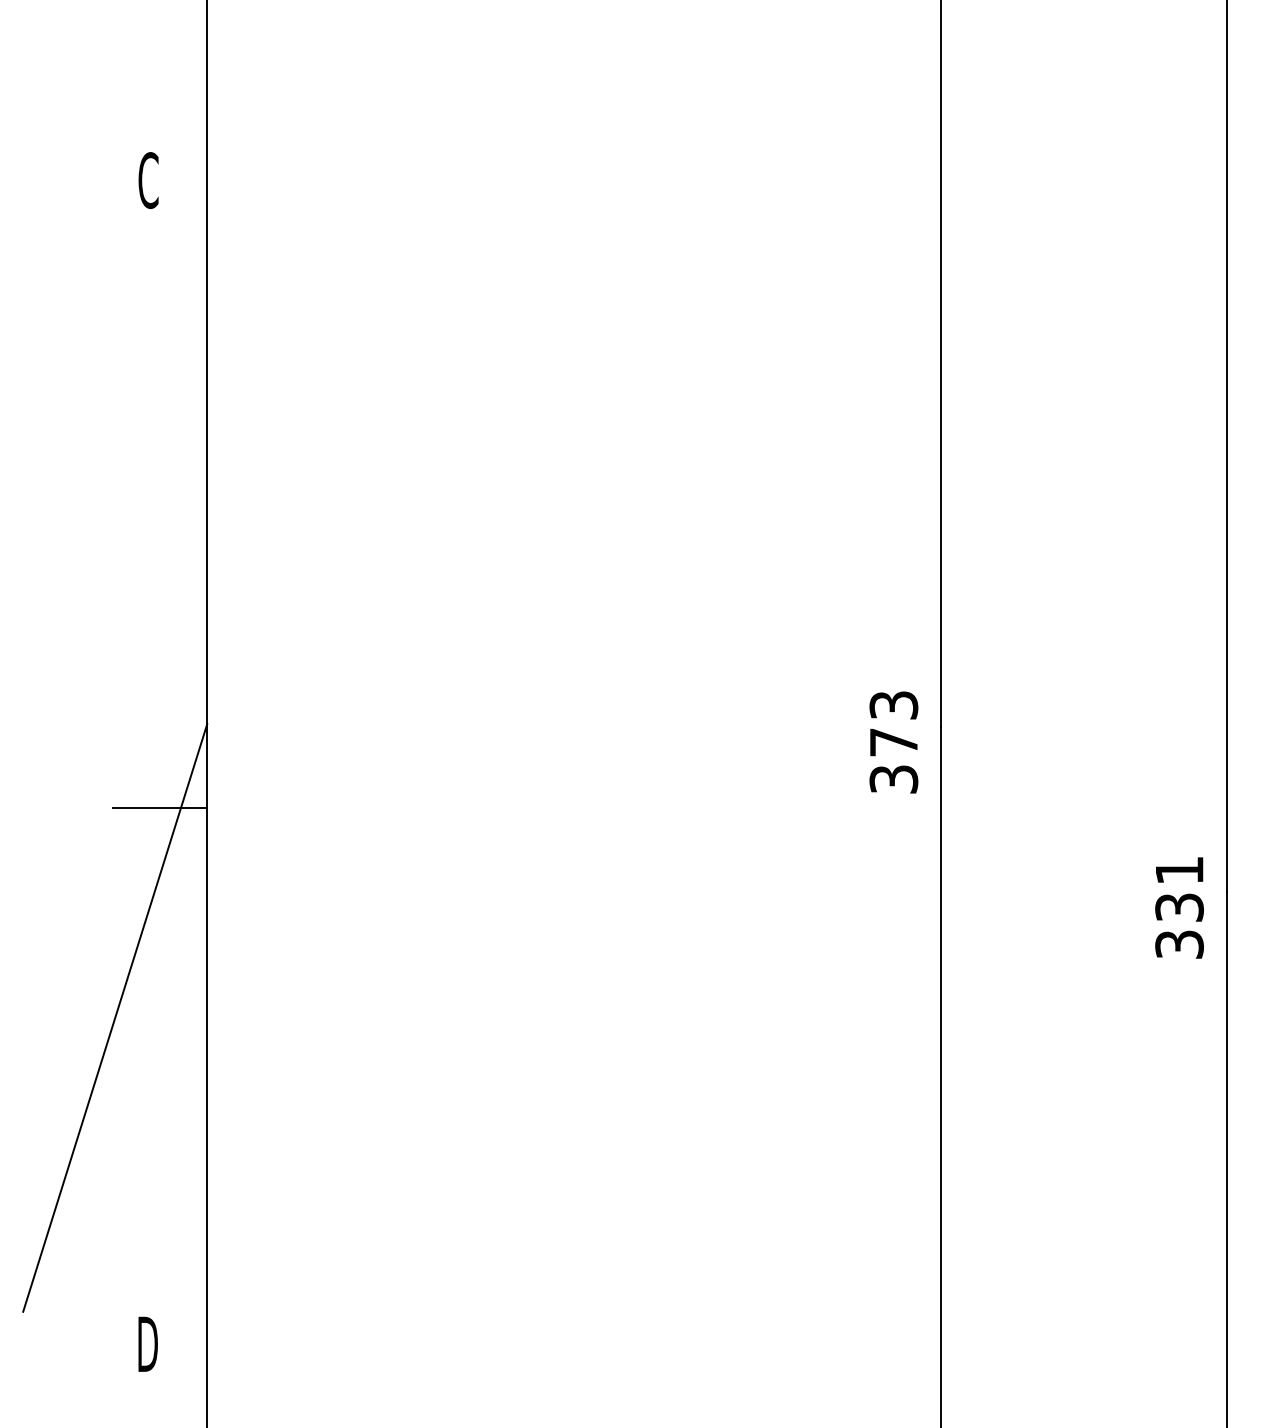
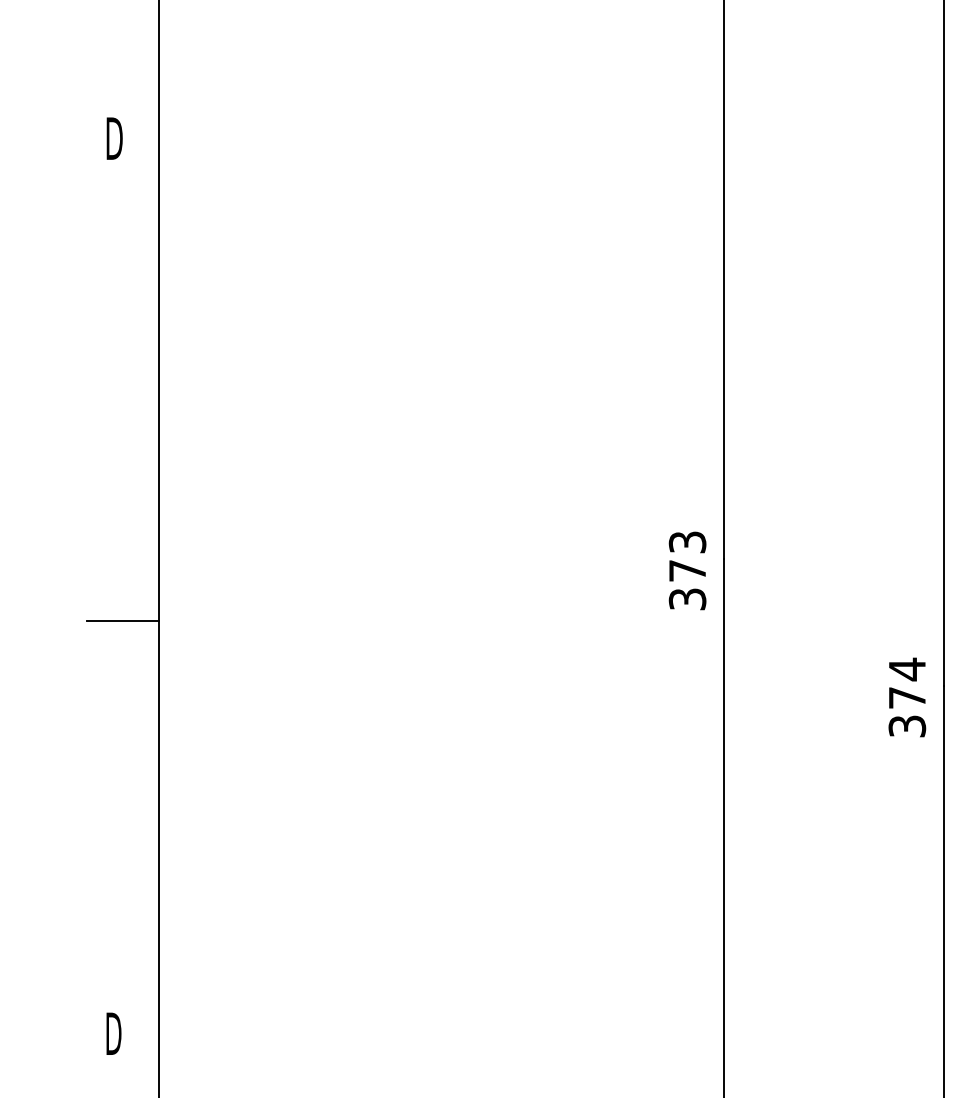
text: (148, 180) -> (114, 138), C -> D
text: (1179, 888) -> (907, 683), 331 -> 374
line: (115, 1017) -> (88, 782), removed

